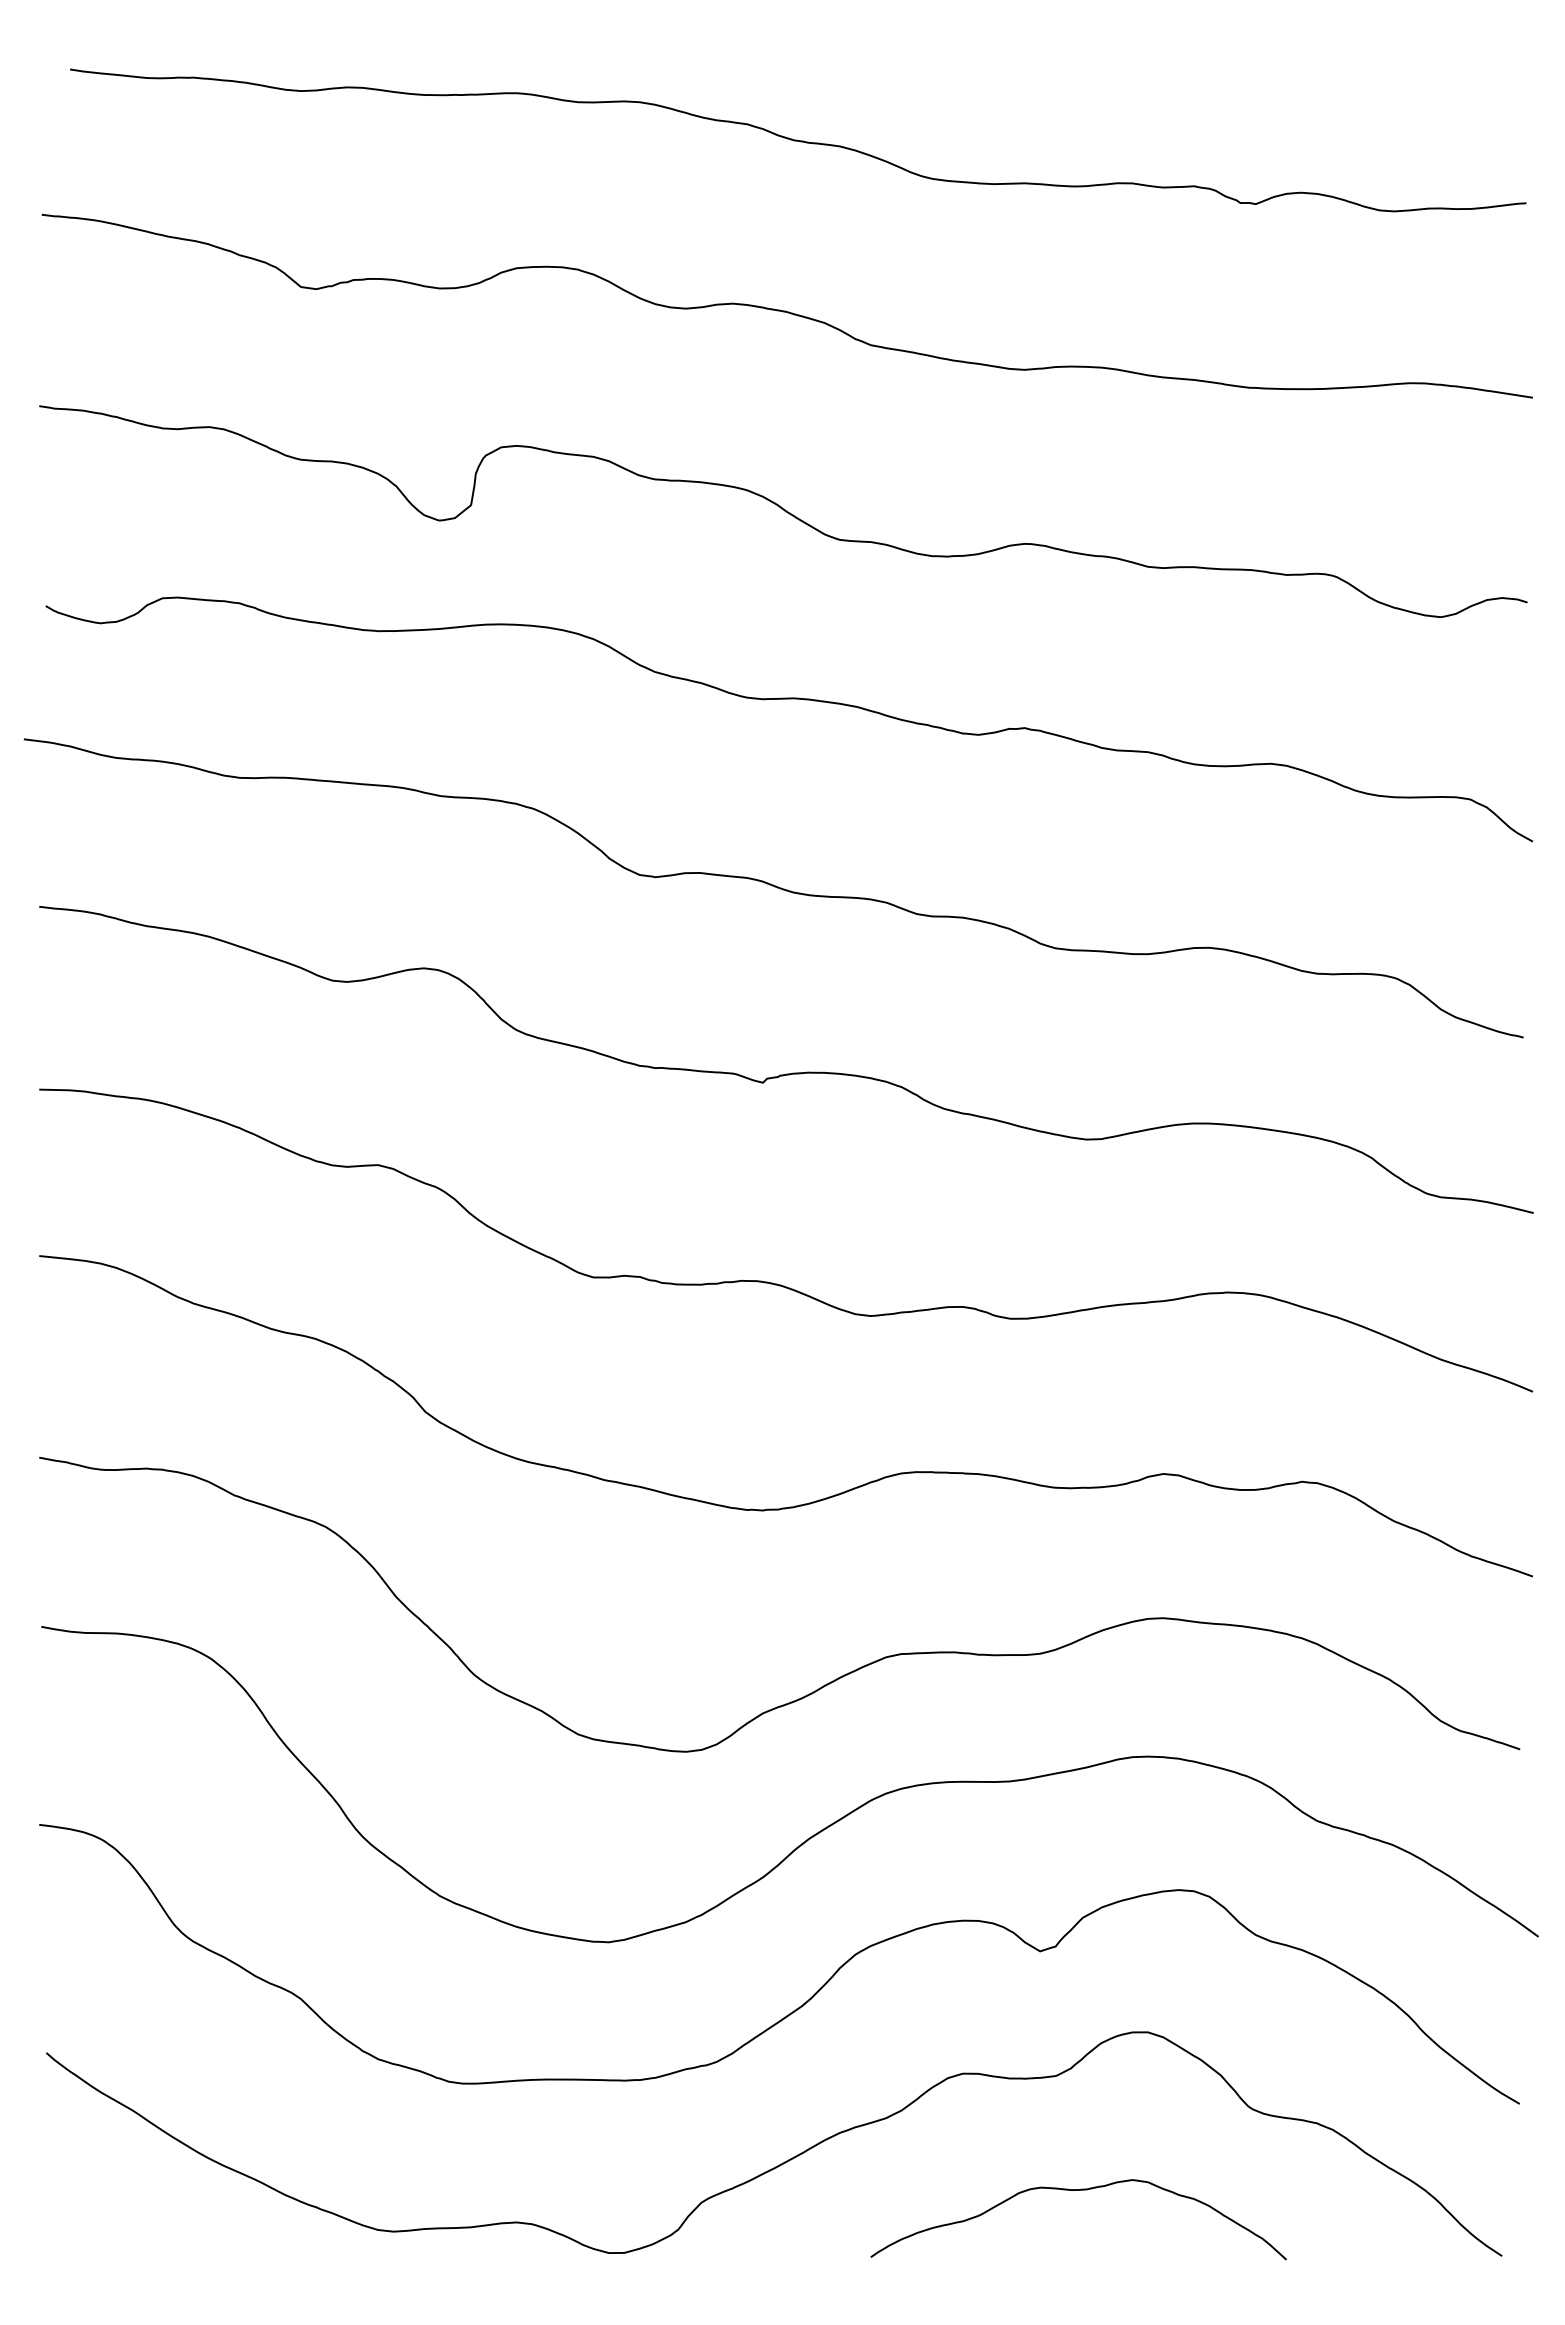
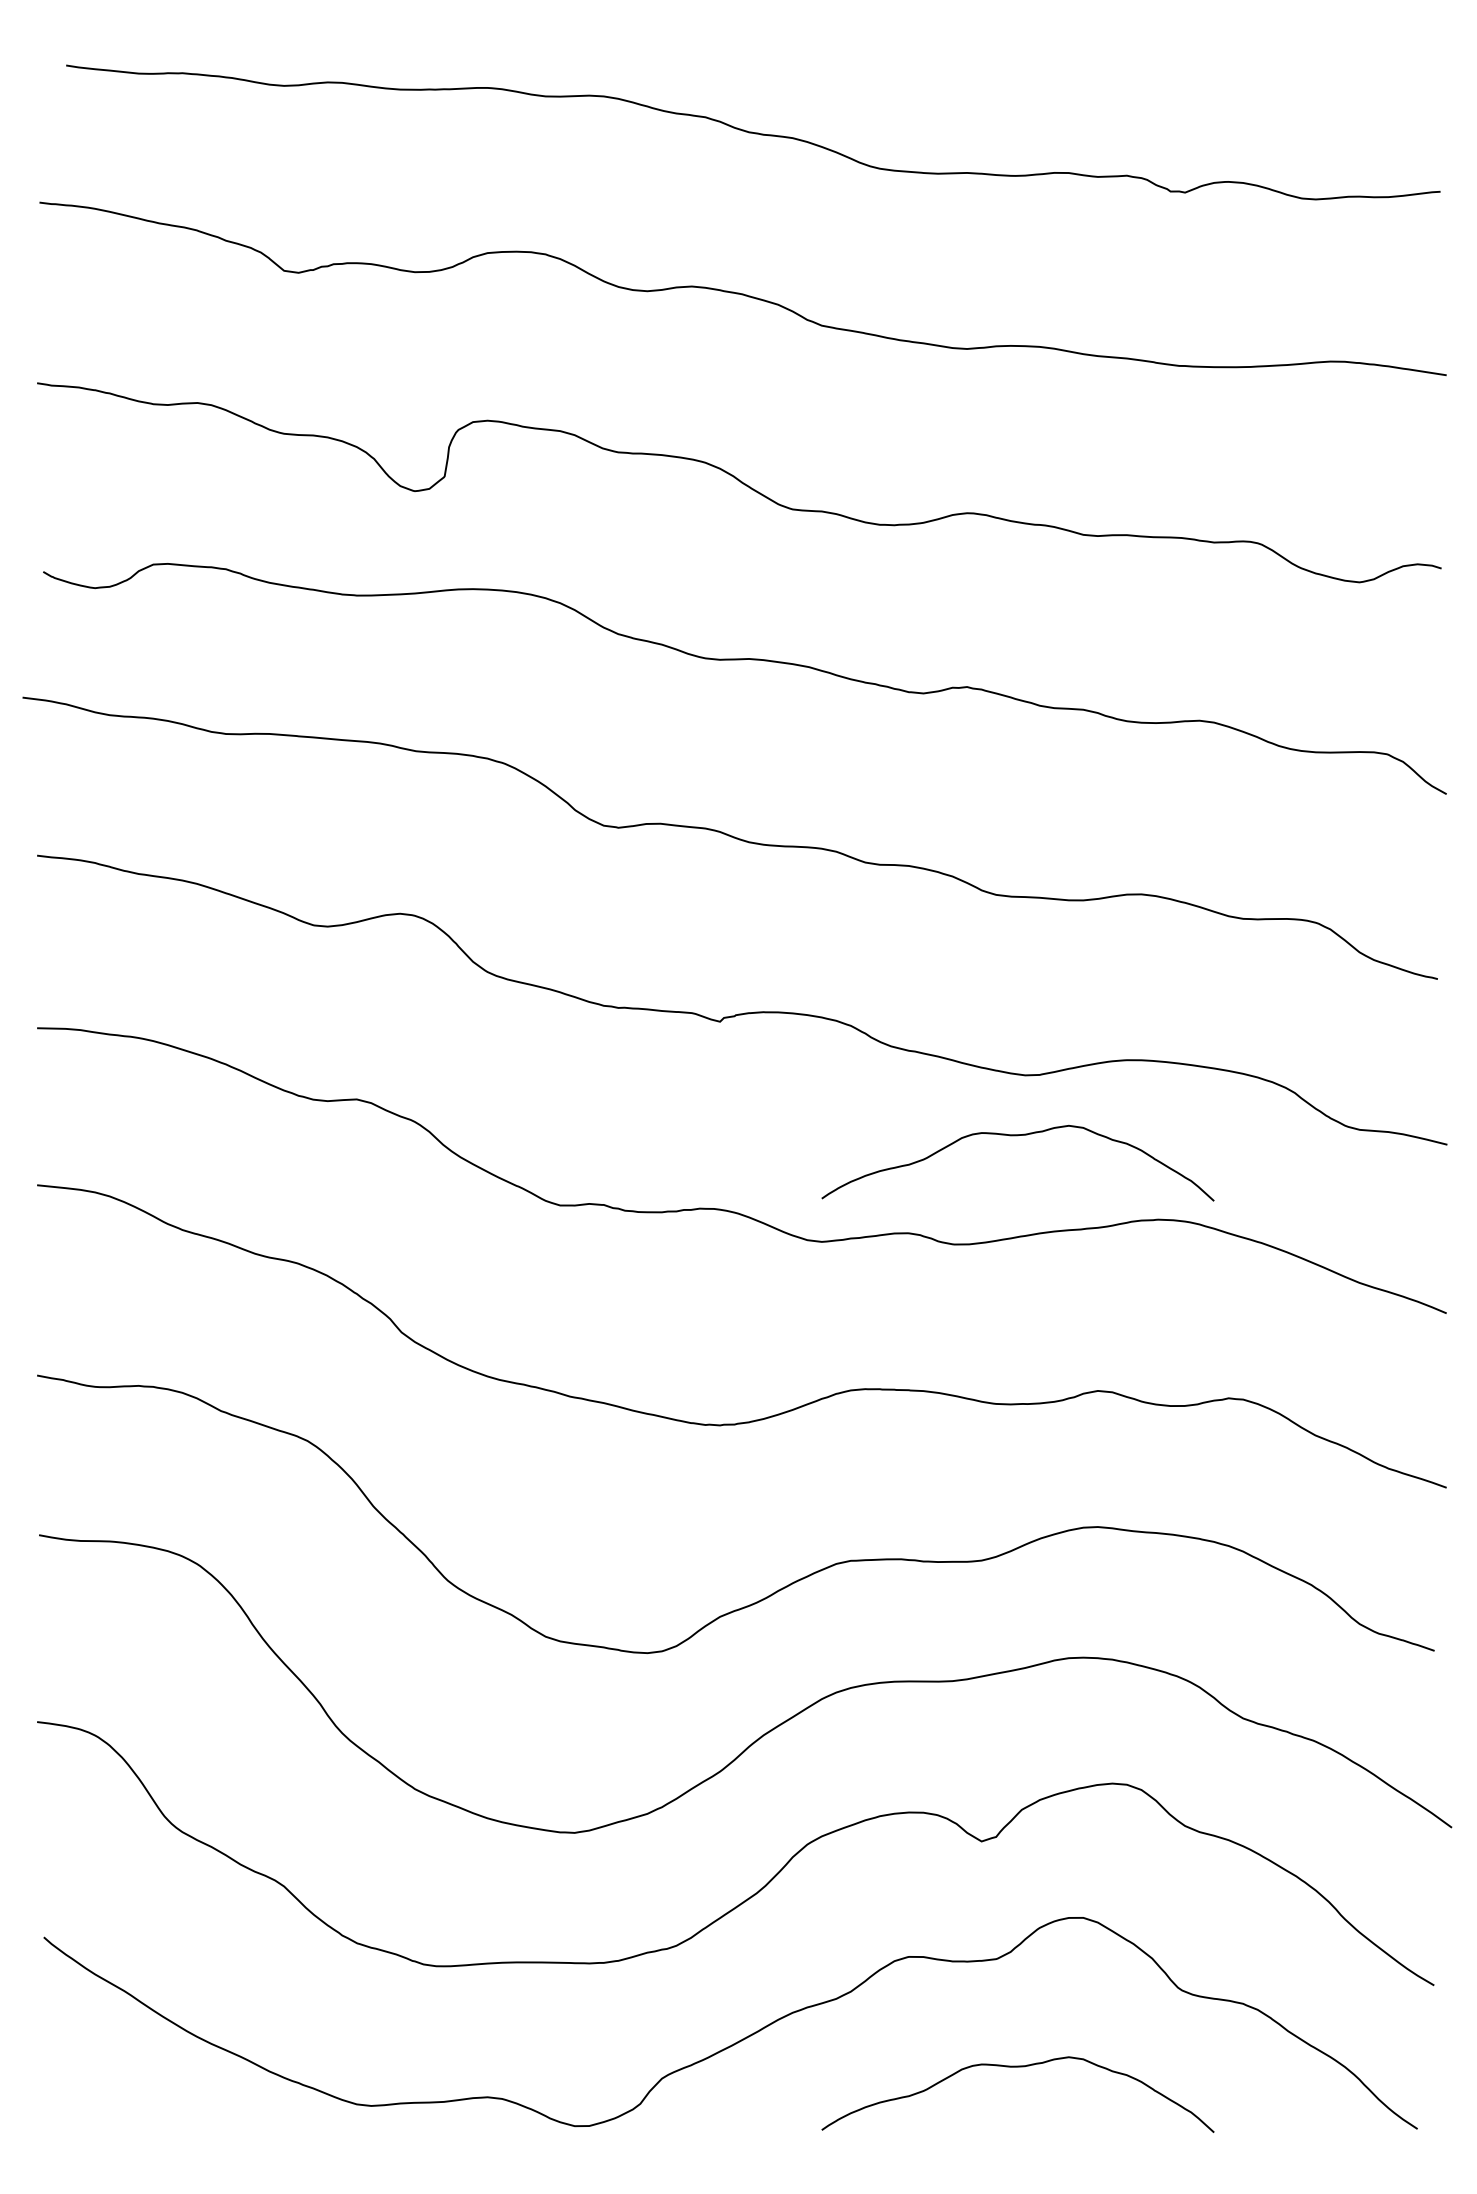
curve: (1078, 1203) -> (1017, 1135), added

